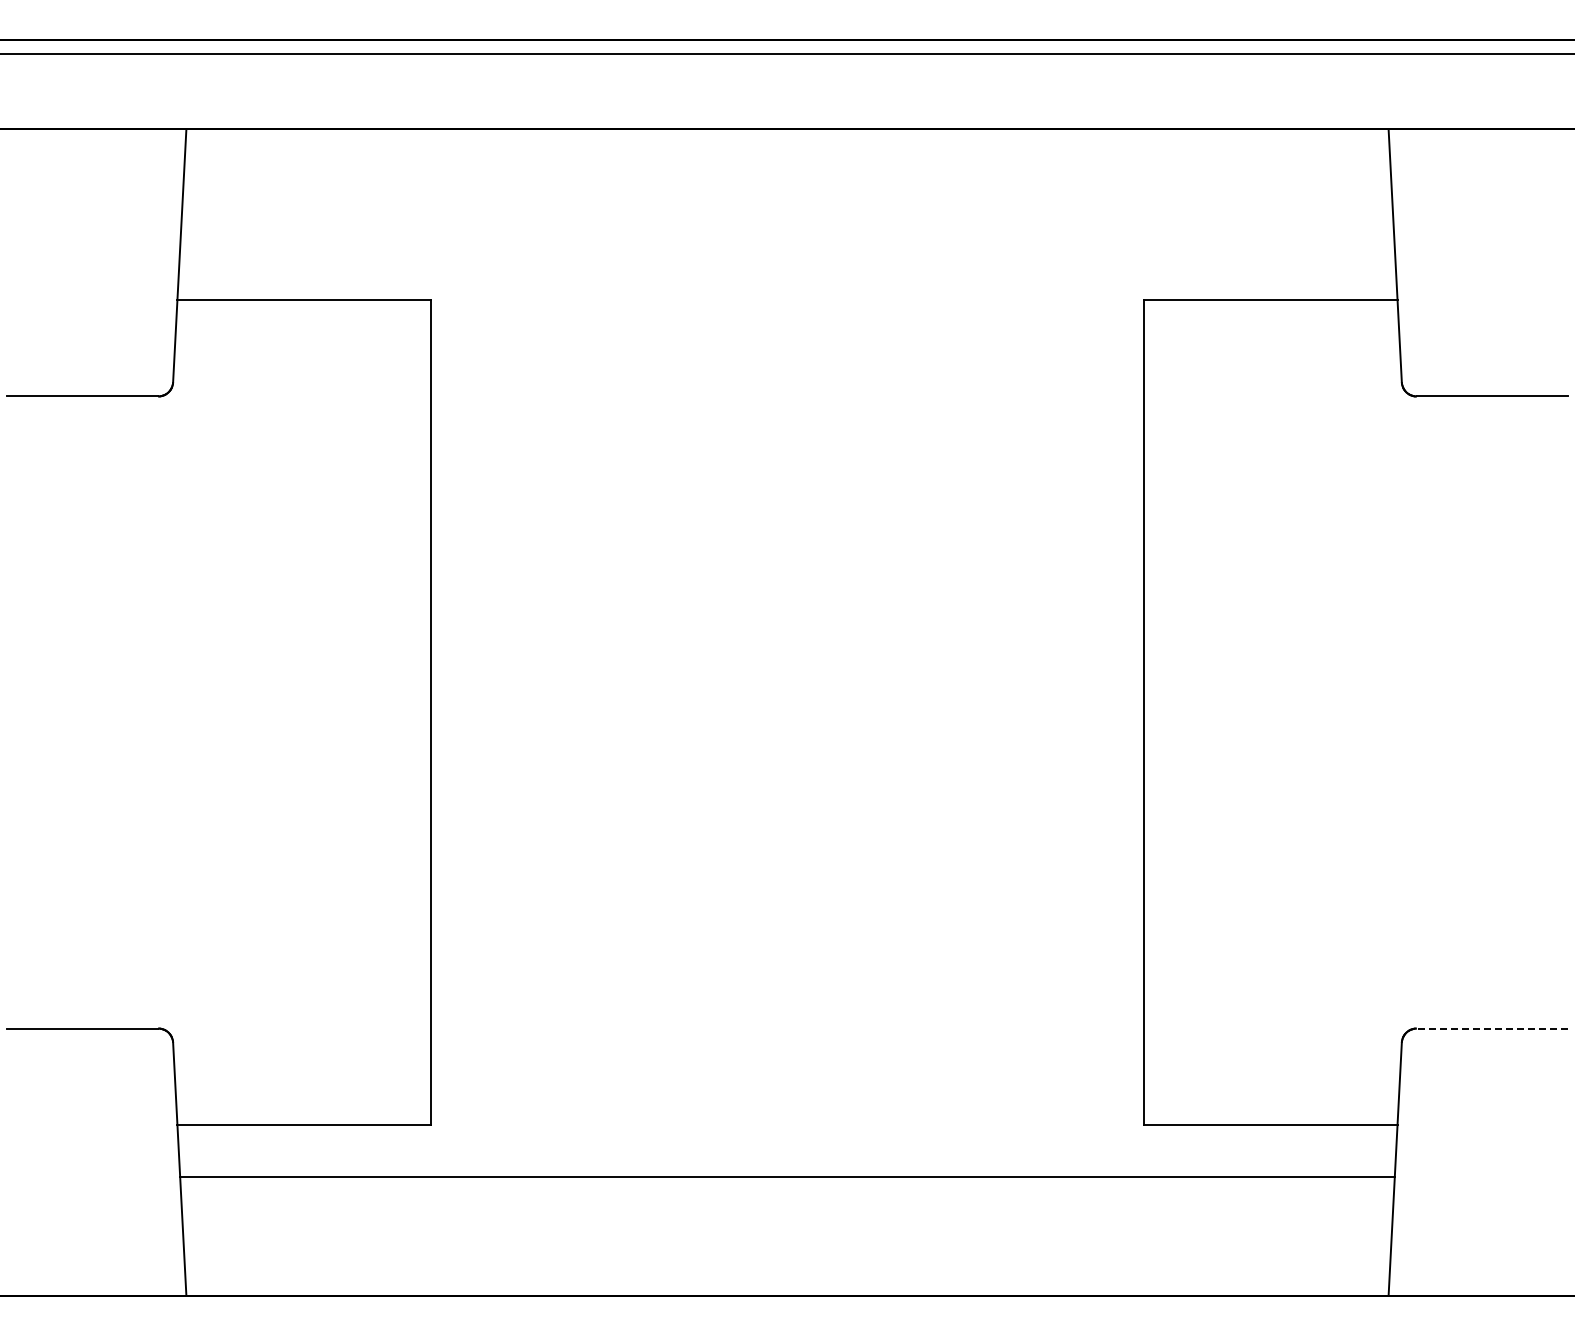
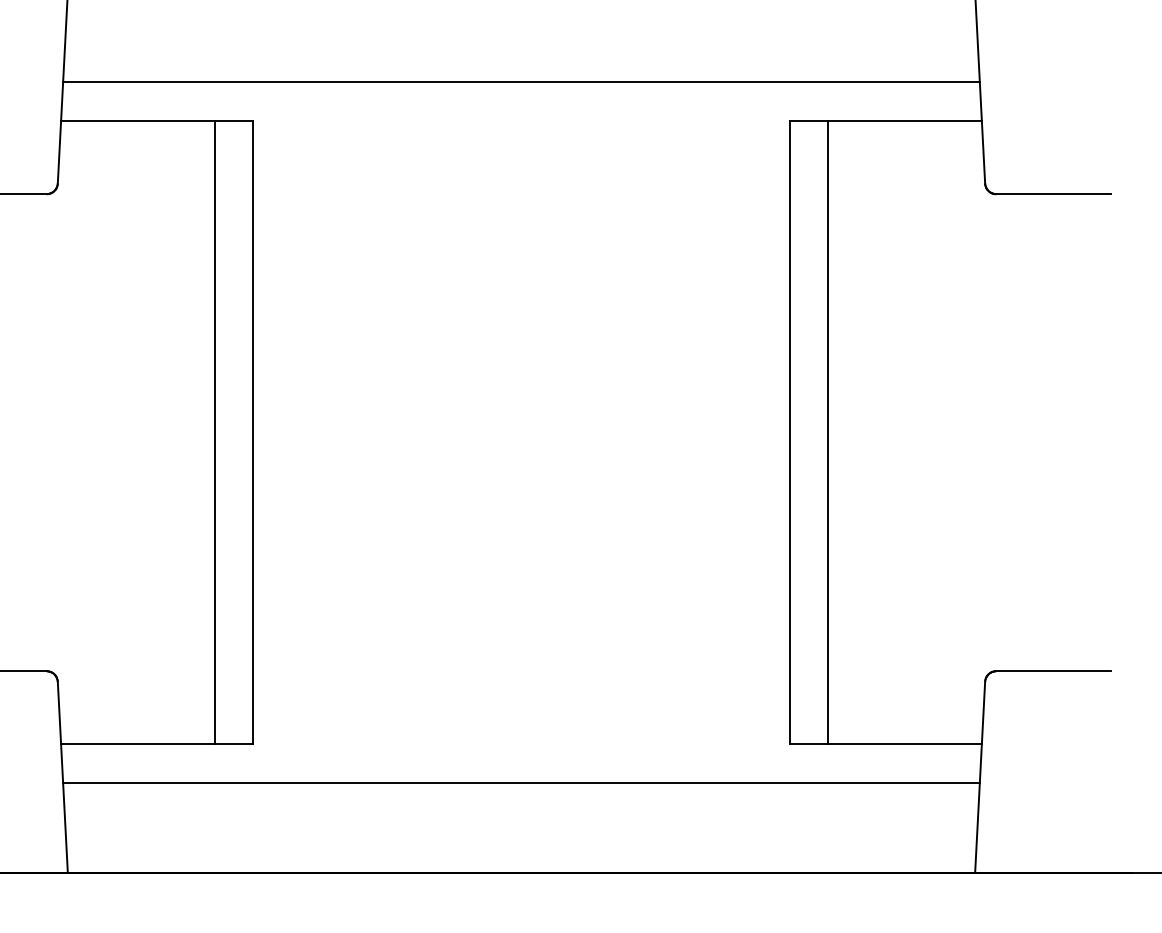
line: (787, 248) -> (521, 82), added
line: (380, 712) -> (214, 432), added
line: (1194, 712) -> (828, 432), added
line: (1492, 1028) -> (1053, 671), dashed -> solid

